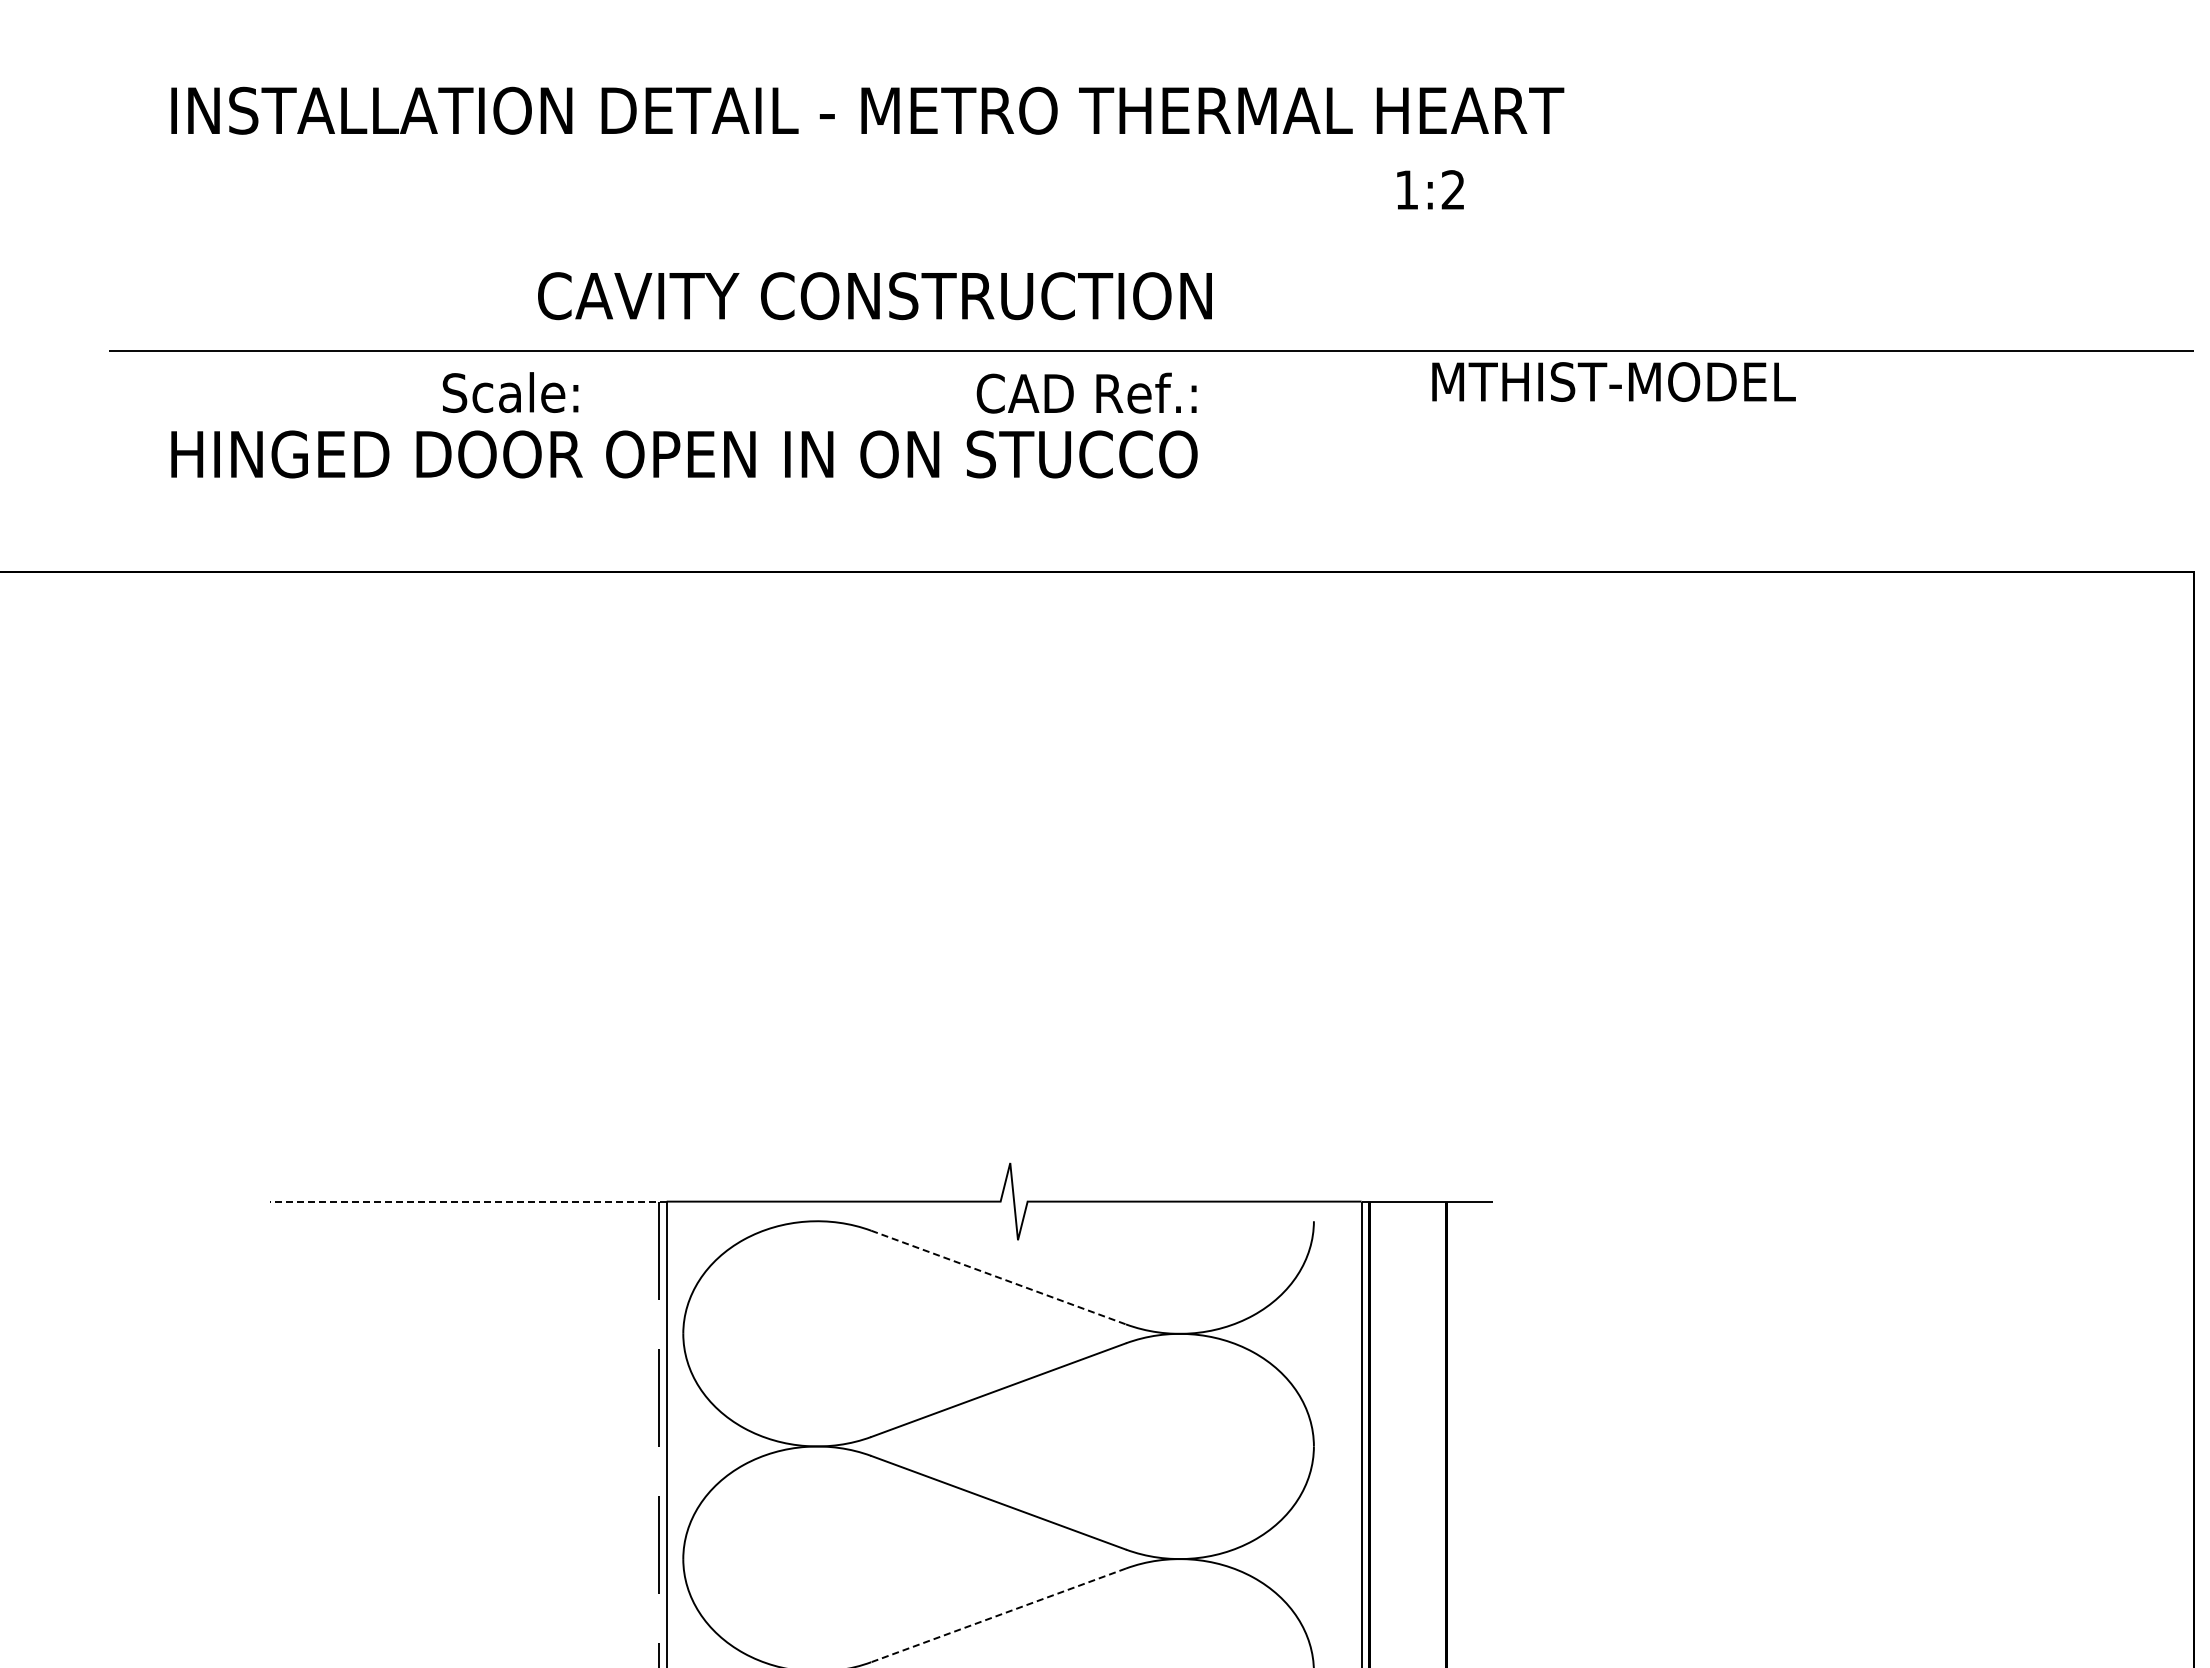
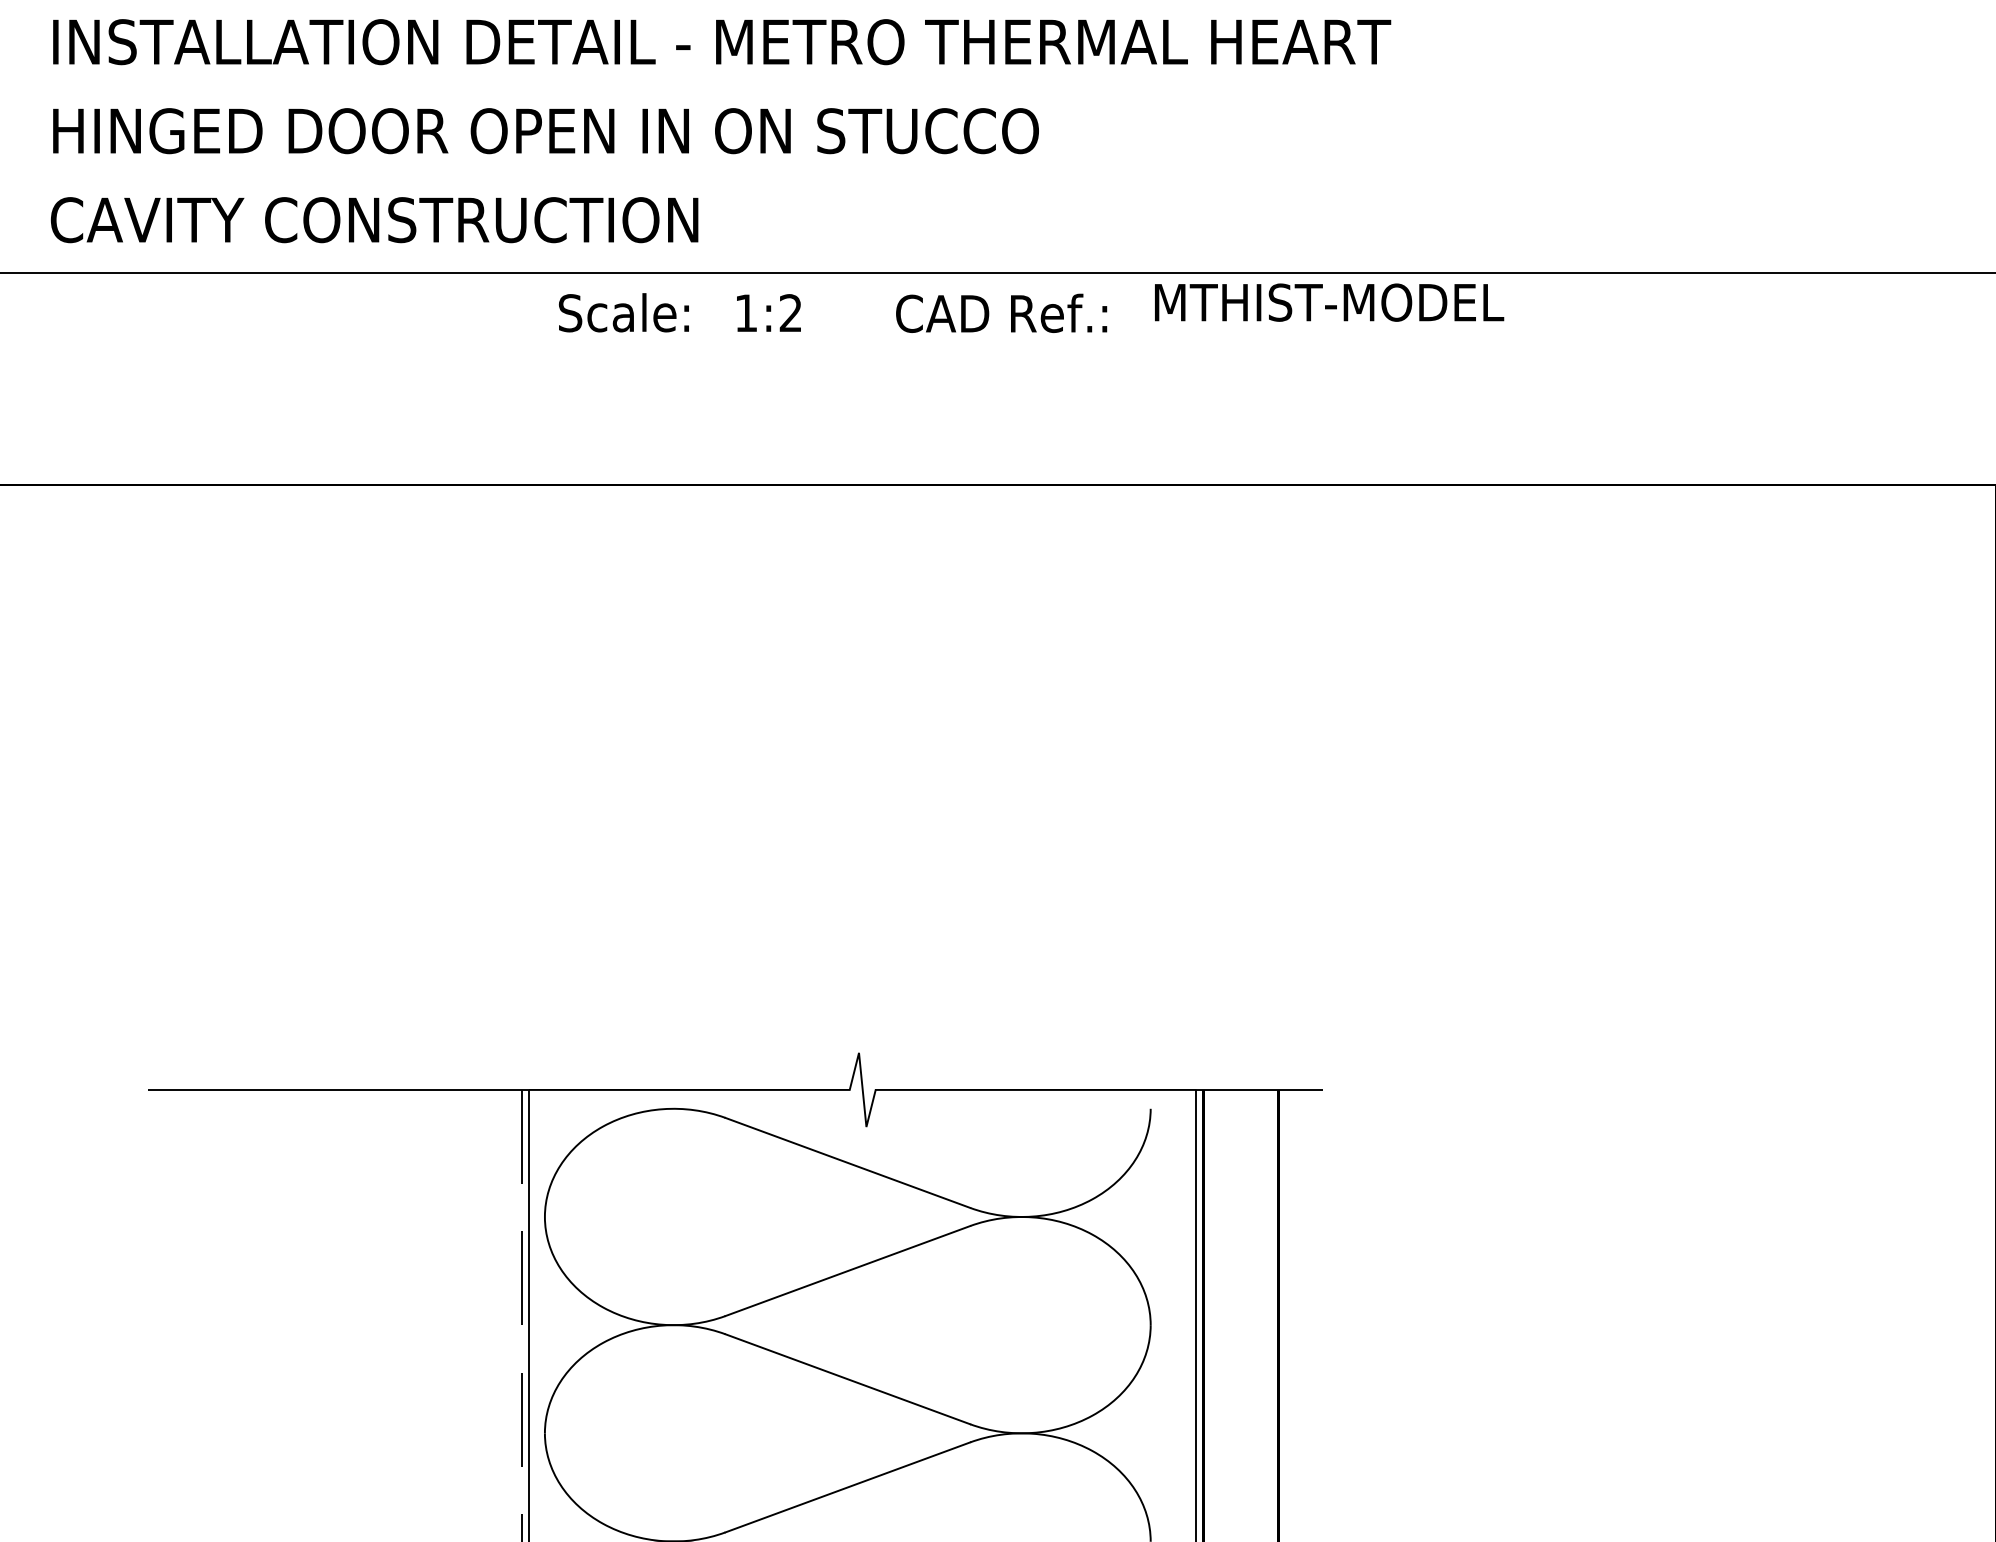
text: (1430, 189) -> (768, 312), moved
text: (874, 296) -> (374, 220), moved
text: (1613, 381) -> (1328, 302), moved
text: (510, 392) -> (623, 312), moved
text: (1086, 392) -> (1001, 312), moved
text: (684, 454) -> (546, 131), moved
line: (468, 1201) -> (338, 1089), dashed -> solid
line: (998, 1277) -> (847, 1162), dashed -> solid
line: (998, 1615) -> (847, 1487), dashed -> solid

